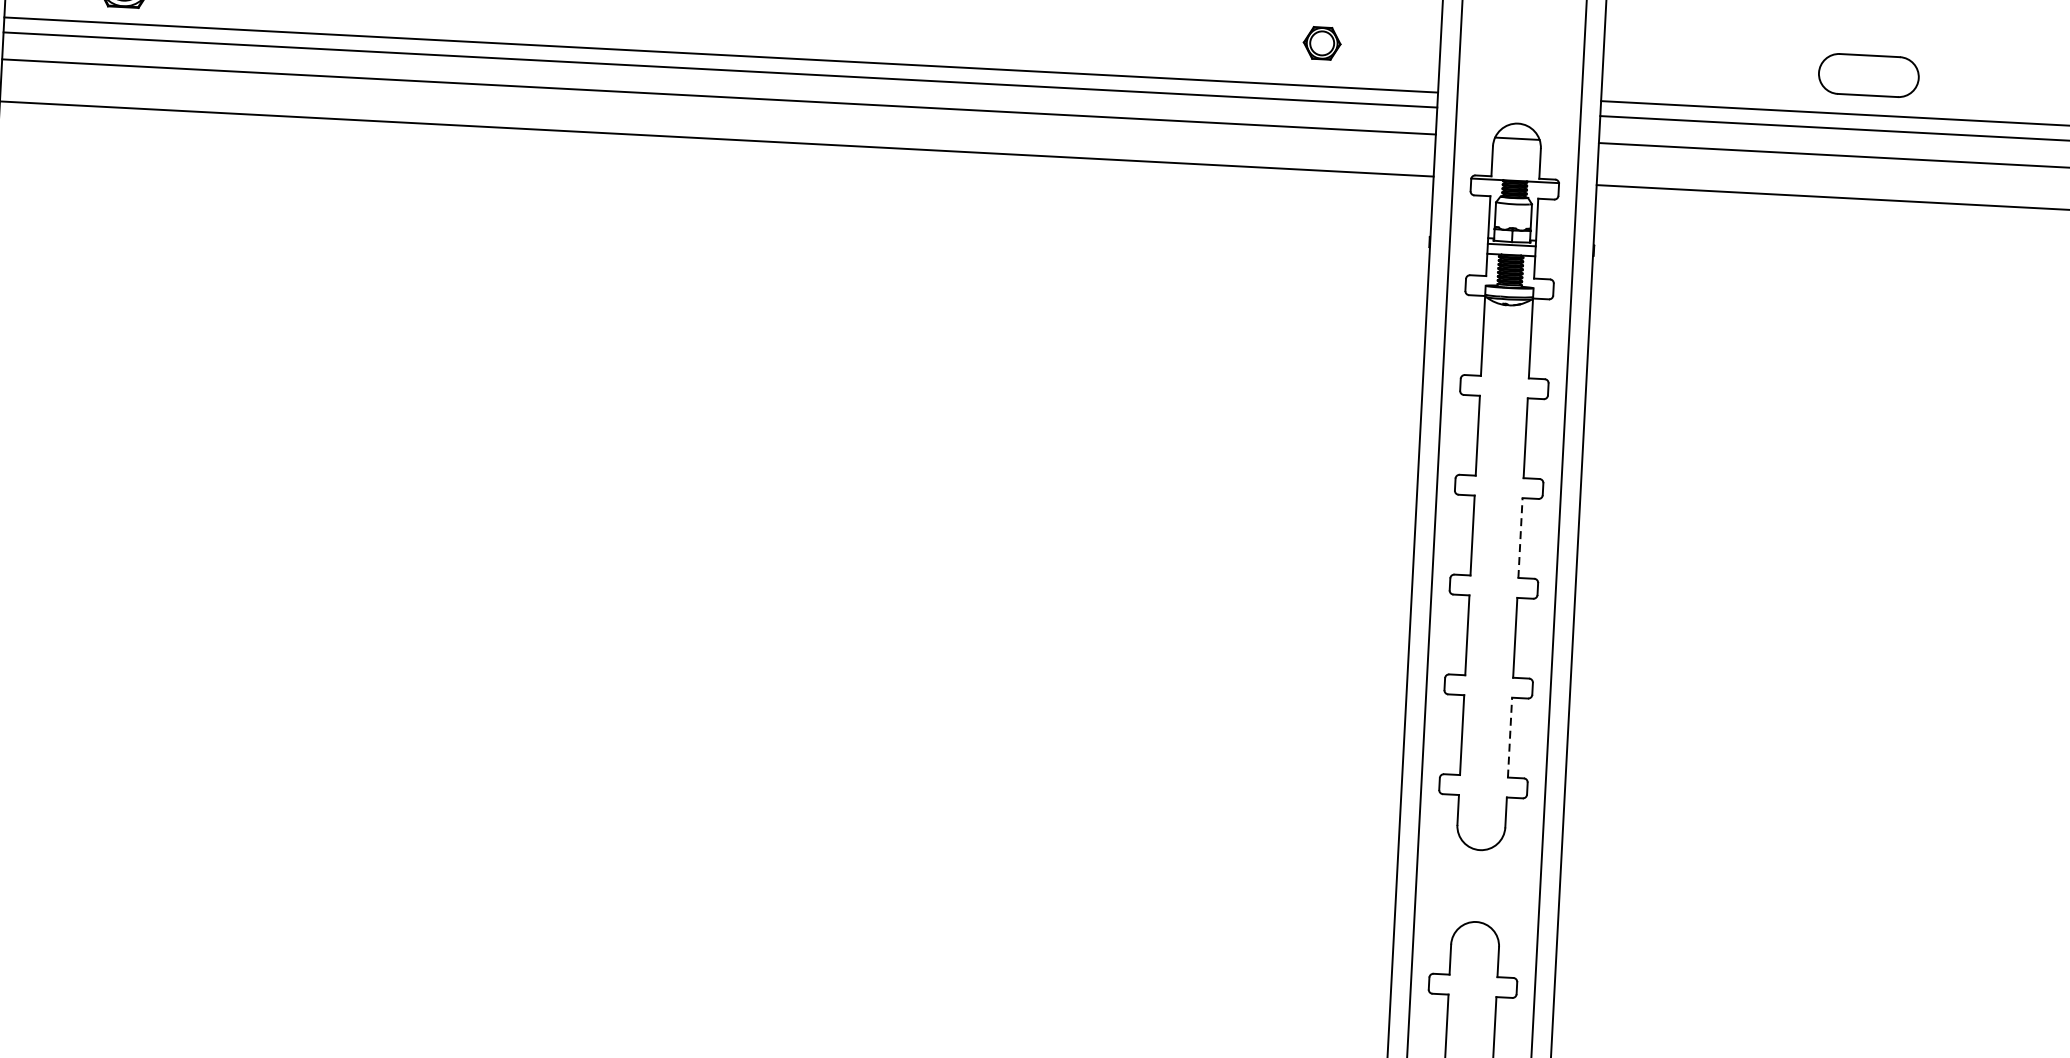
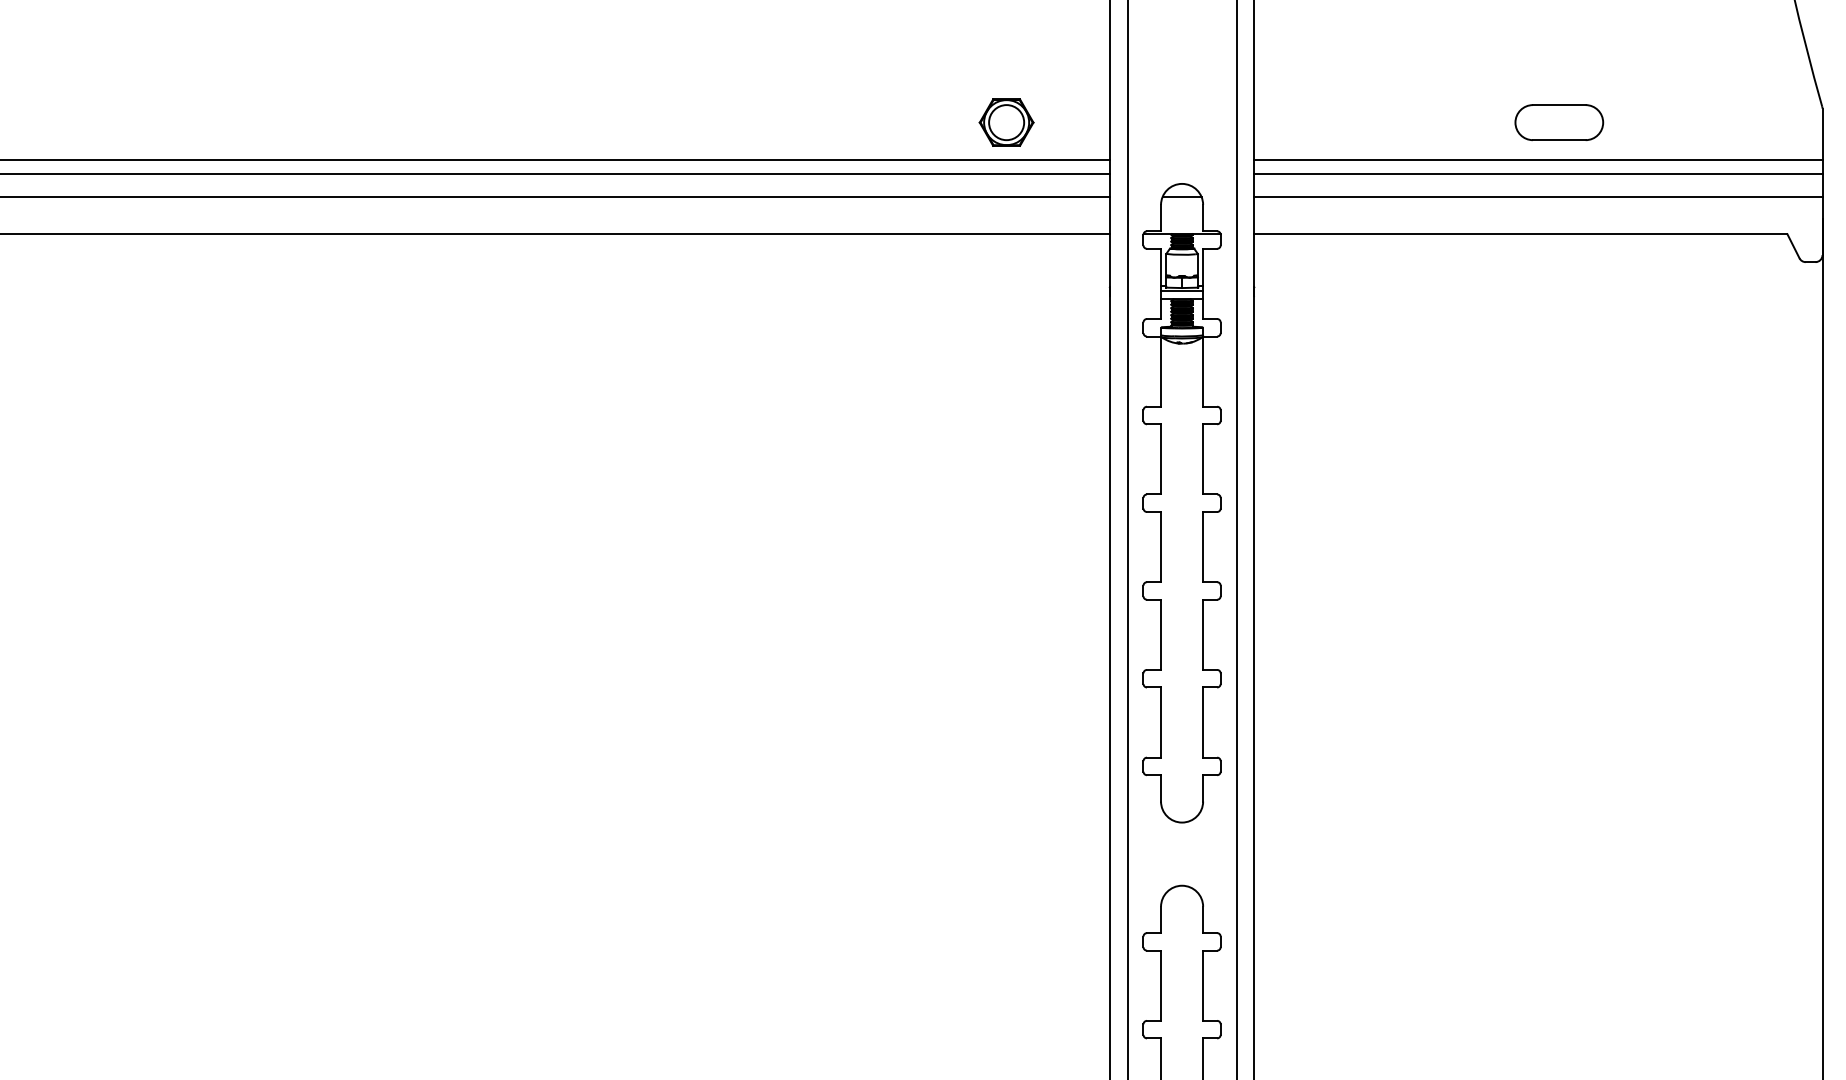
part: (1322, 43) -> (1006, 122), size x1.67
part: (1869, 75) -> (1559, 122), moved
line: (1520, 537) -> (1203, 546), dashed -> solid
line: (1510, 737) -> (1203, 722), dashed -> solid

